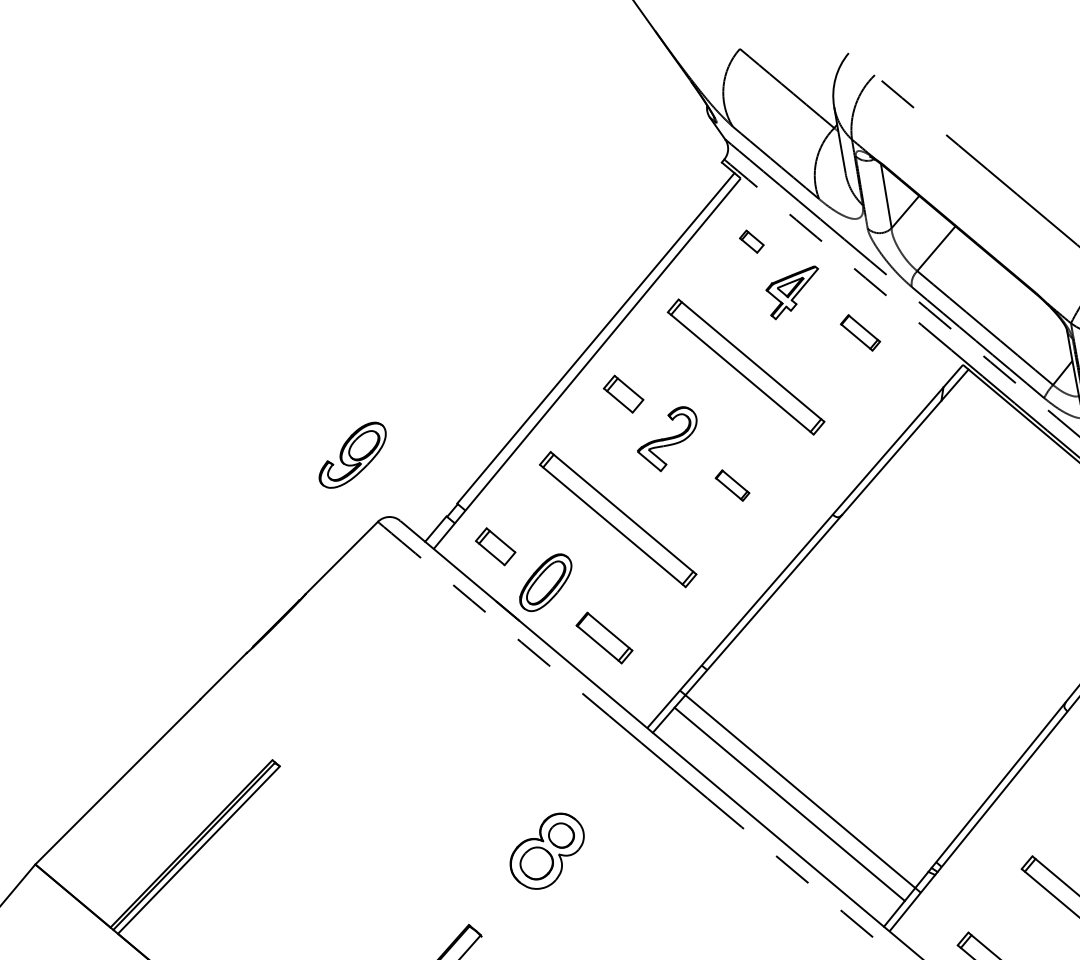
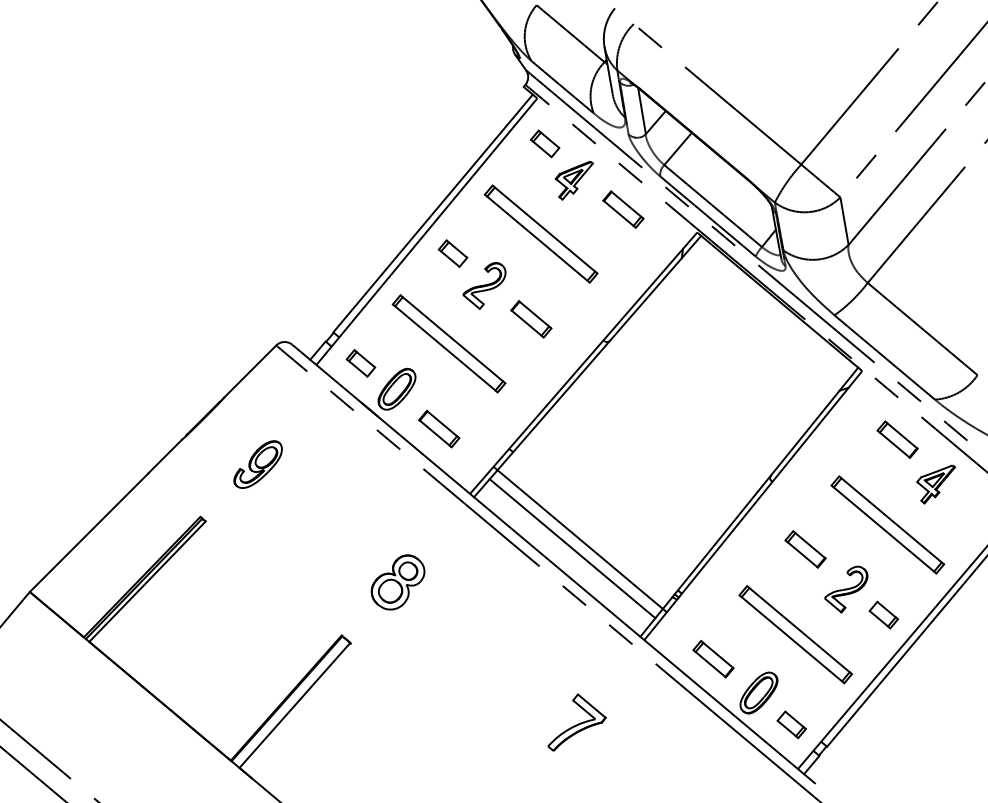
part: (752, 241) -> (545, 143), size x1.67
part: (860, 332) -> (623, 209), size x1.43
part: (351, 455) -> (257, 464), moved
part: (732, 485) -> (531, 319), size x1.67

